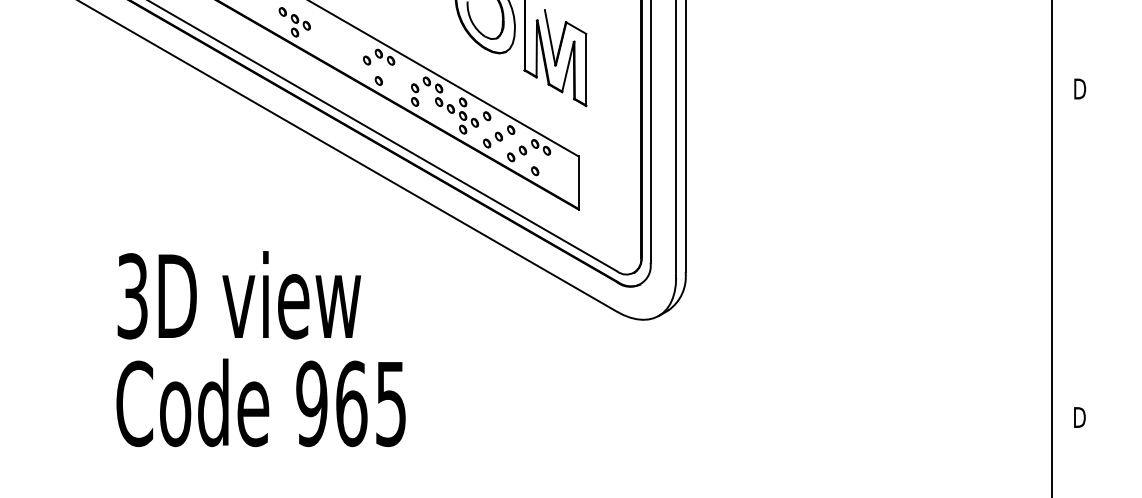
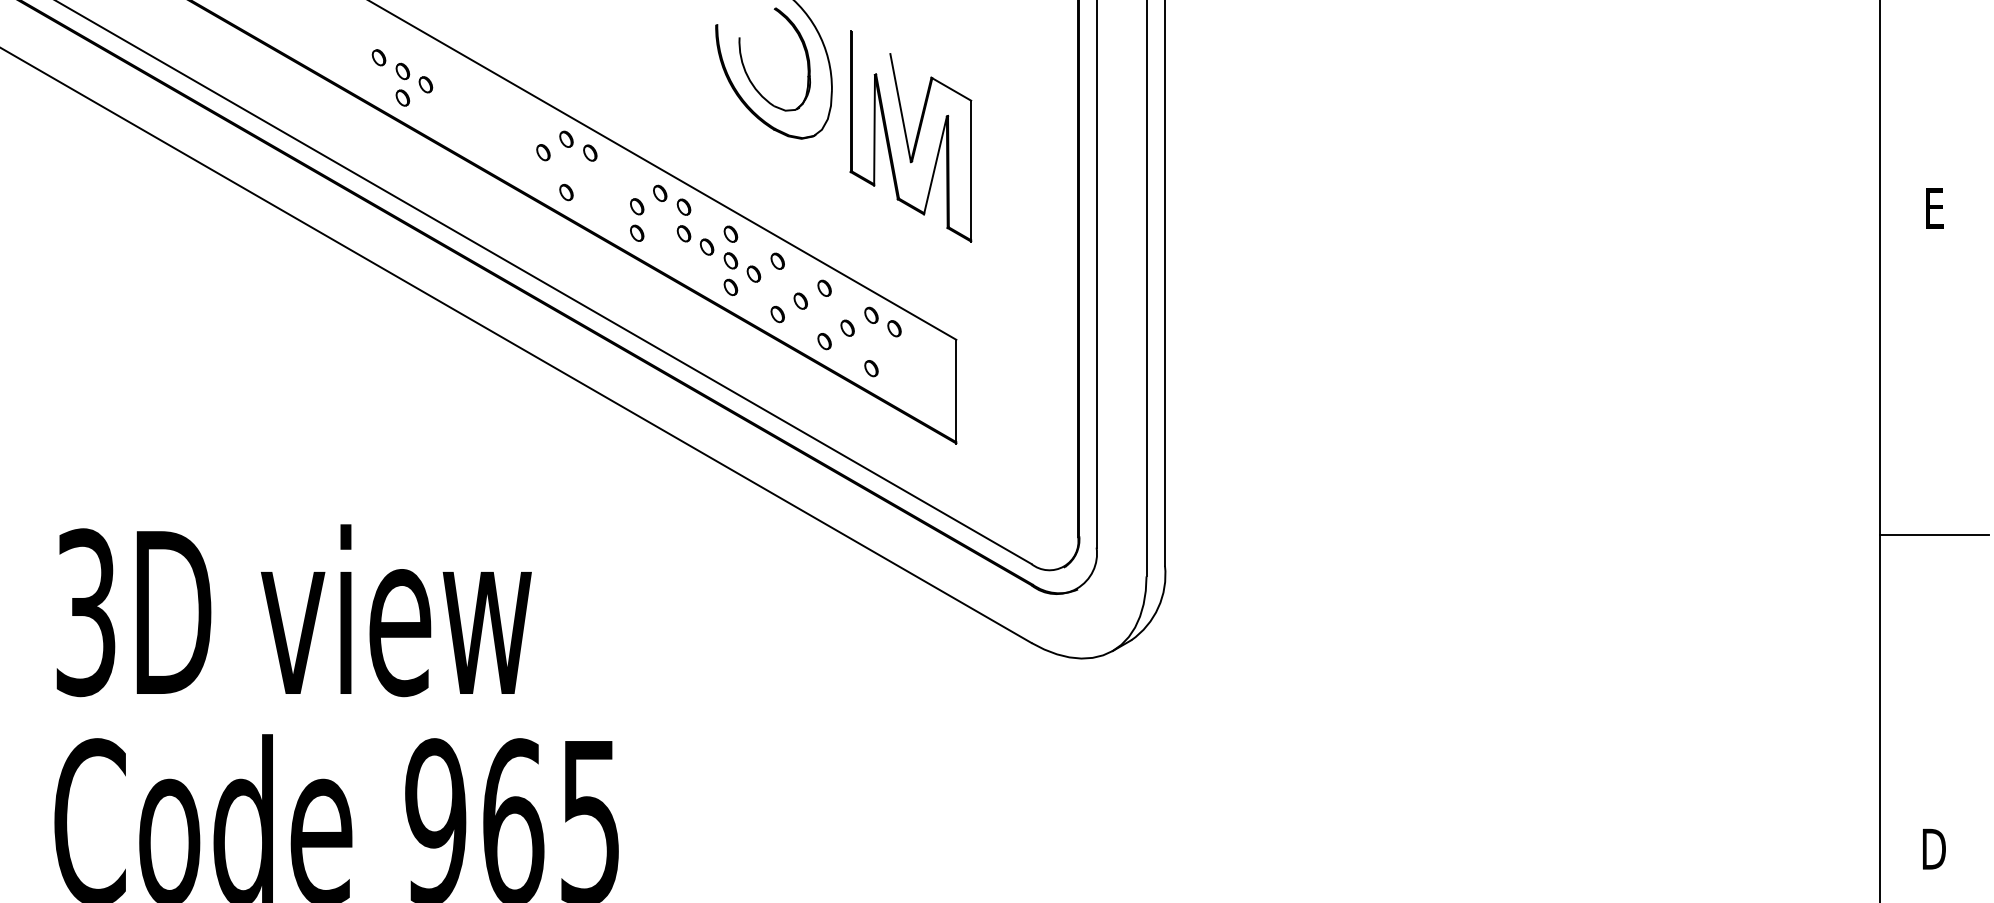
text: (1080, 88) -> (1935, 207), D -> E
line: (1079, 256) -> (1933, 534), added

